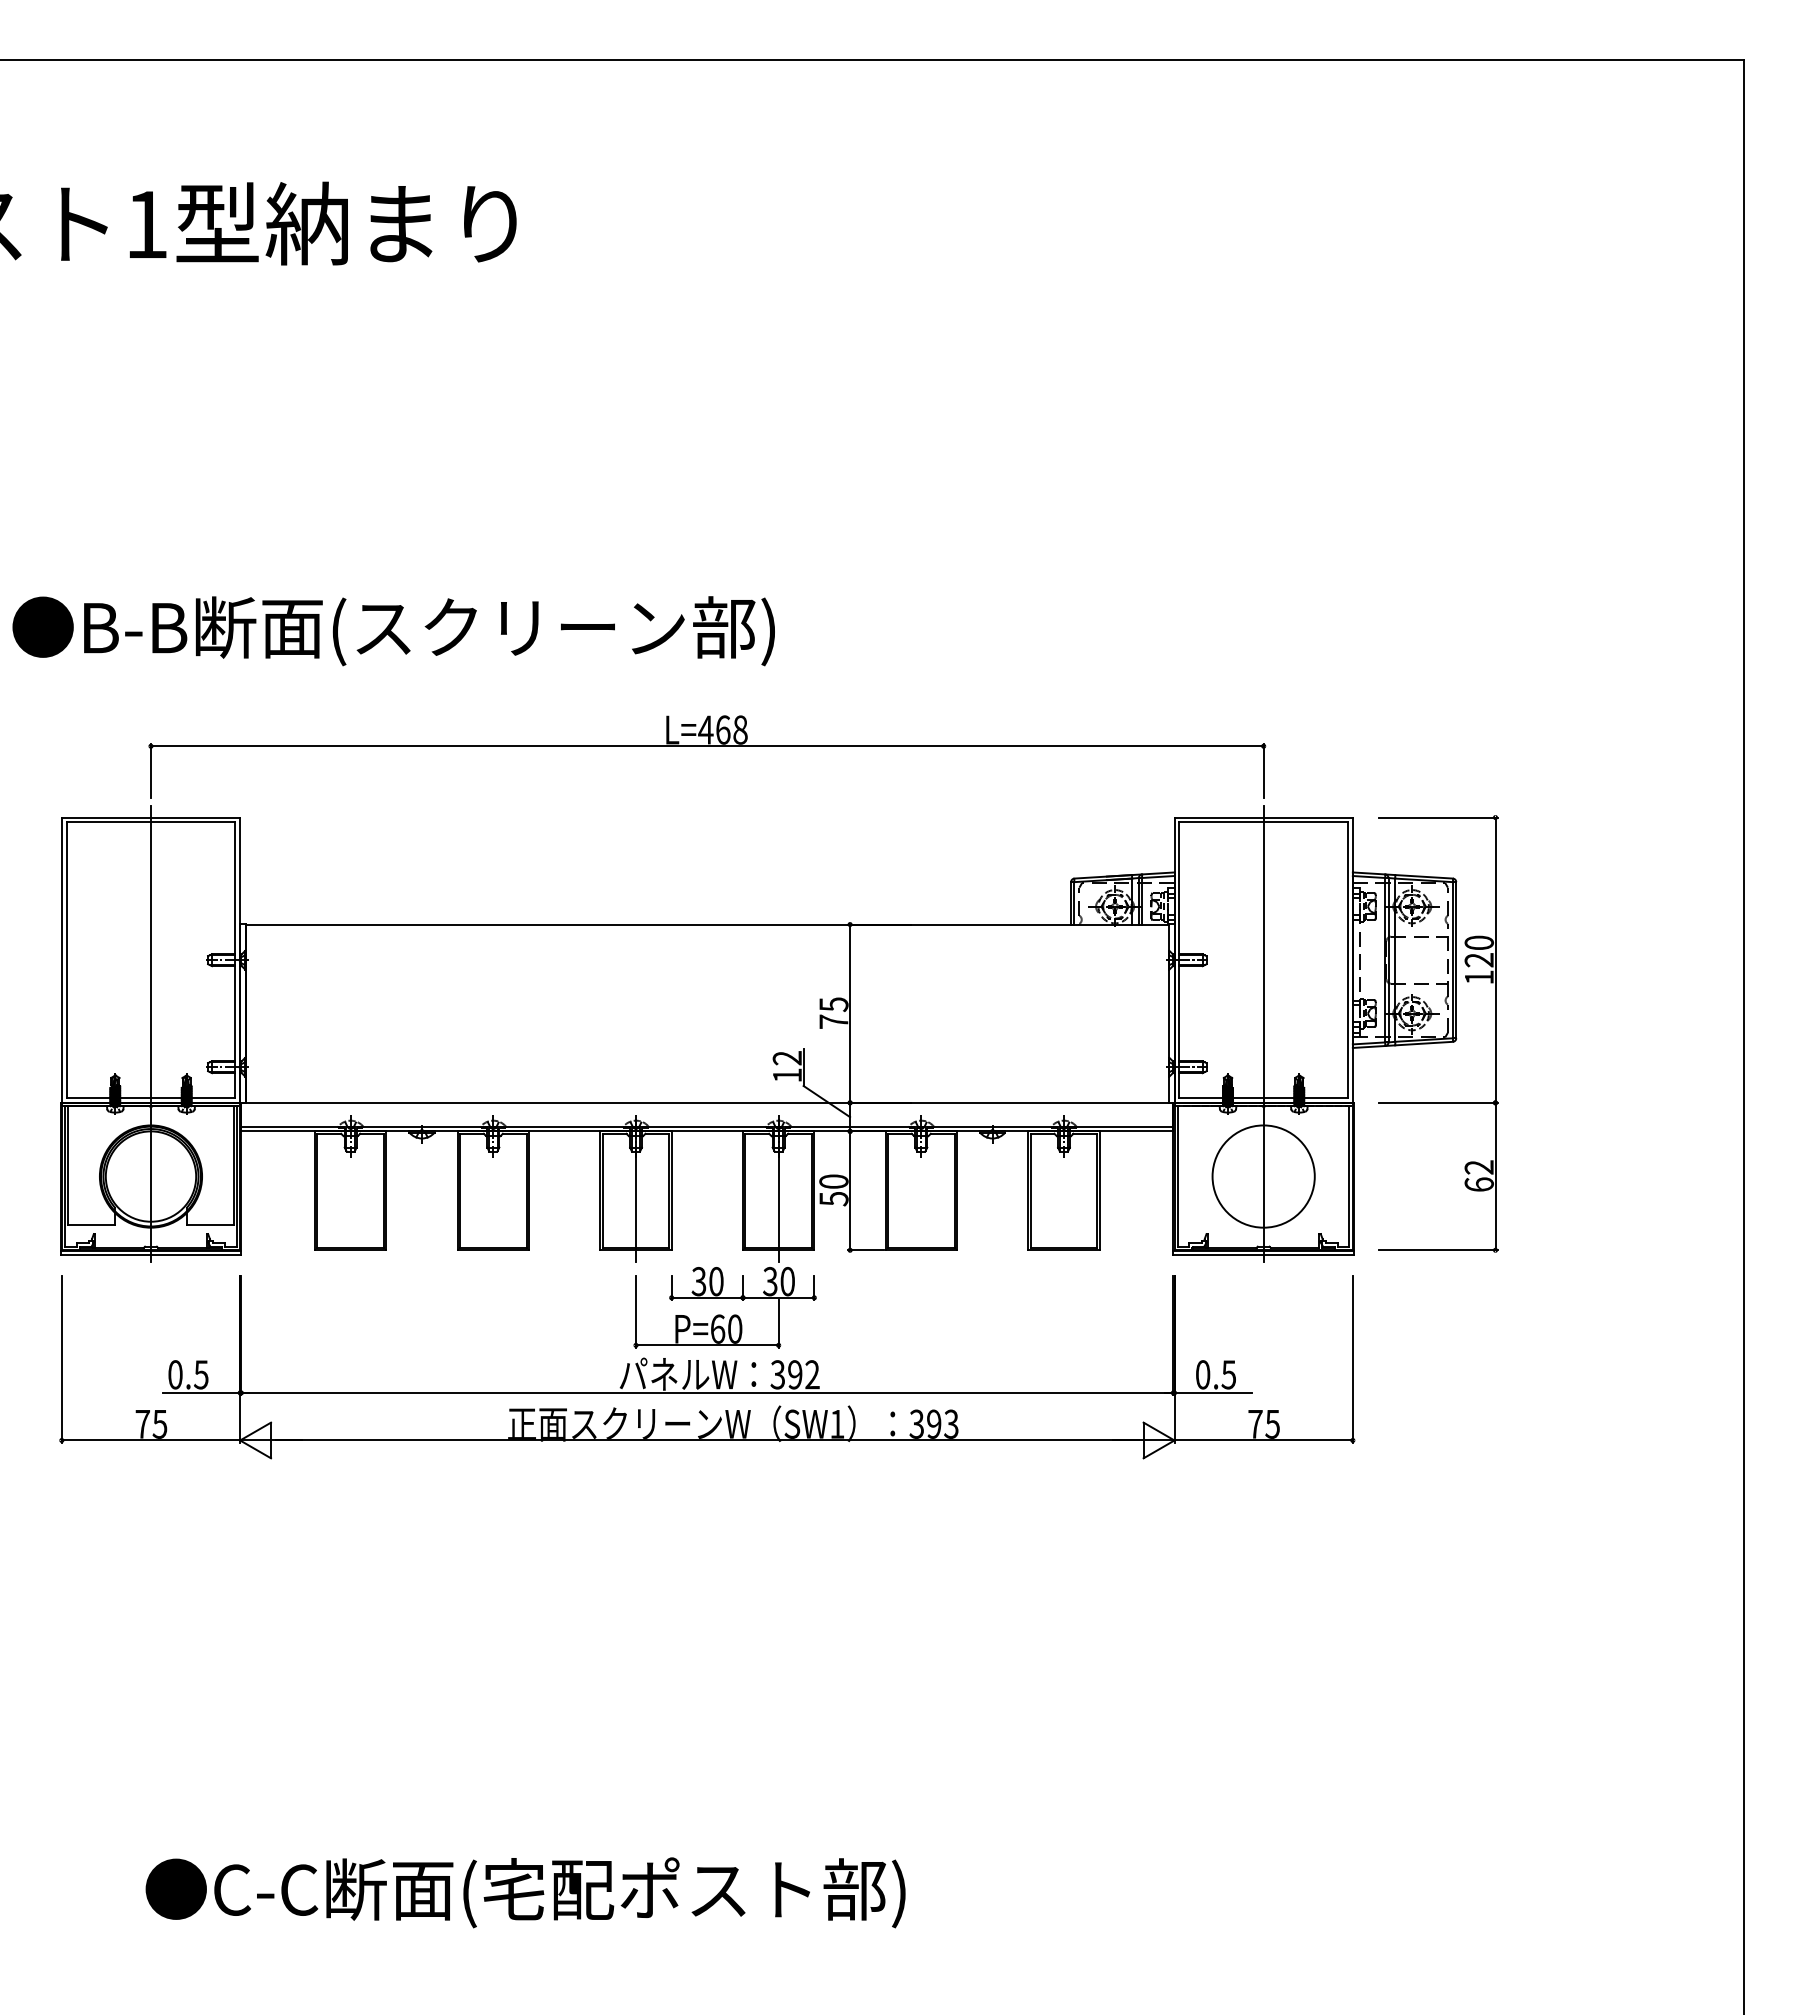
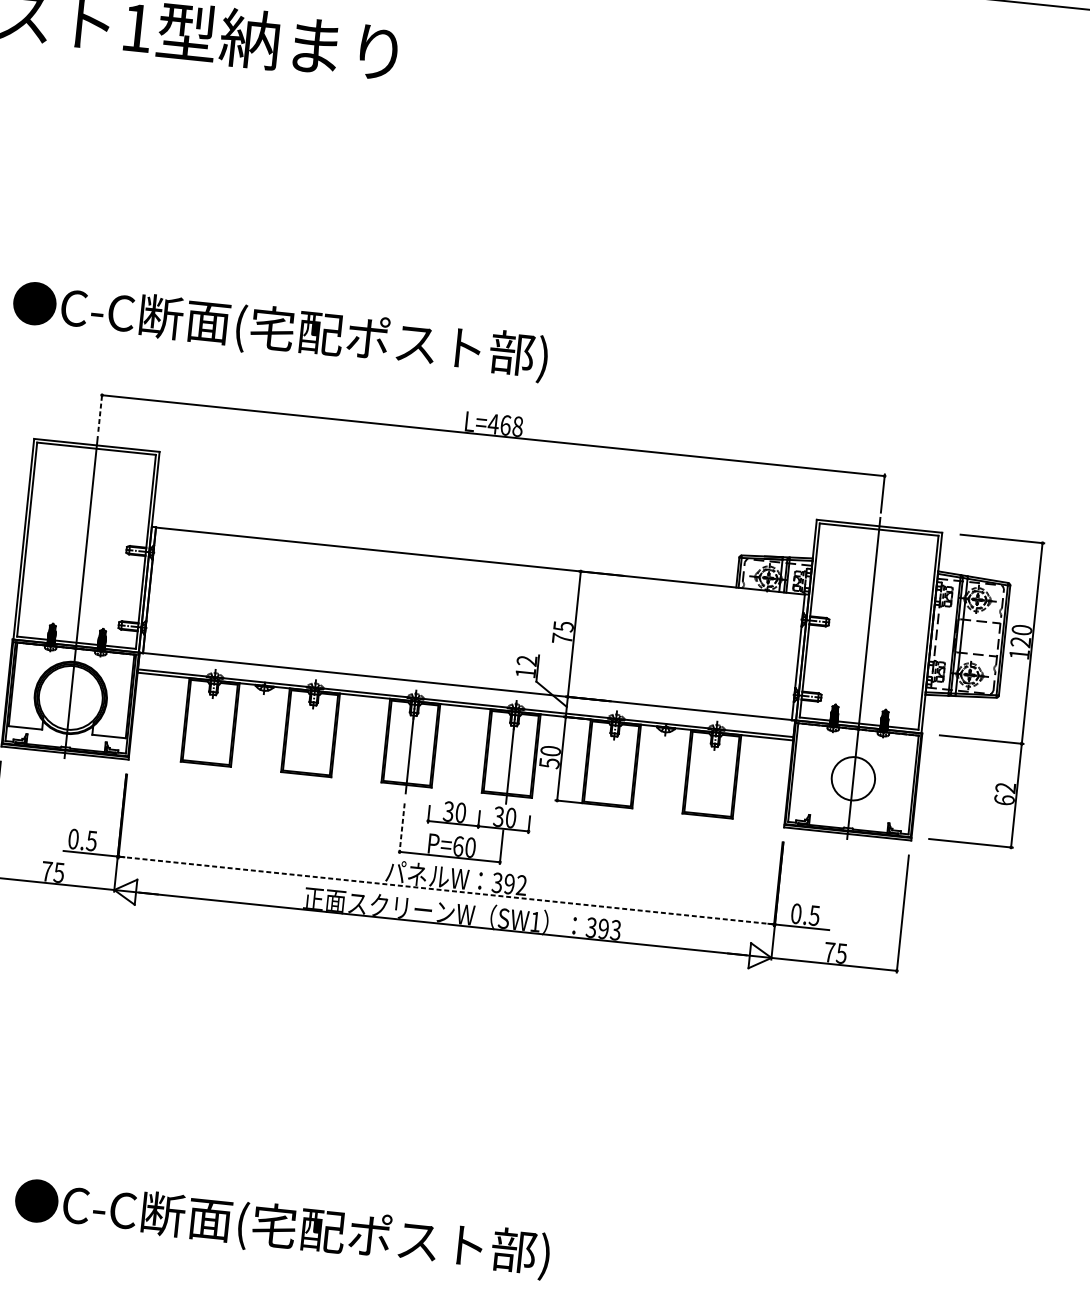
text: (427, 630) -> (304, 333), ●B-B断面(スクリーン部) -> ●C-C断面(宅配ポスト部)
line: (151, 770) -> (100, 412), solid -> dashed
circle: (1263, 1176) -> (853, 778), size x0.6
line: (636, 1312) -> (402, 828), solid -> dashed
line: (707, 1392) -> (446, 890), solid -> dashed

